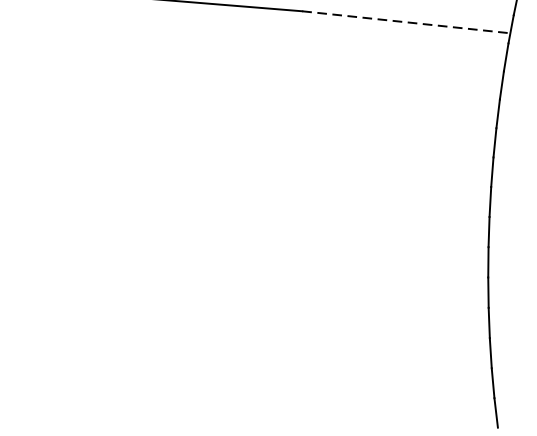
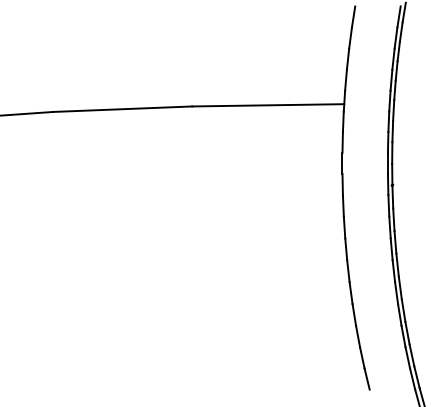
line: (406, 22) -> (268, 105), dashed -> solid

